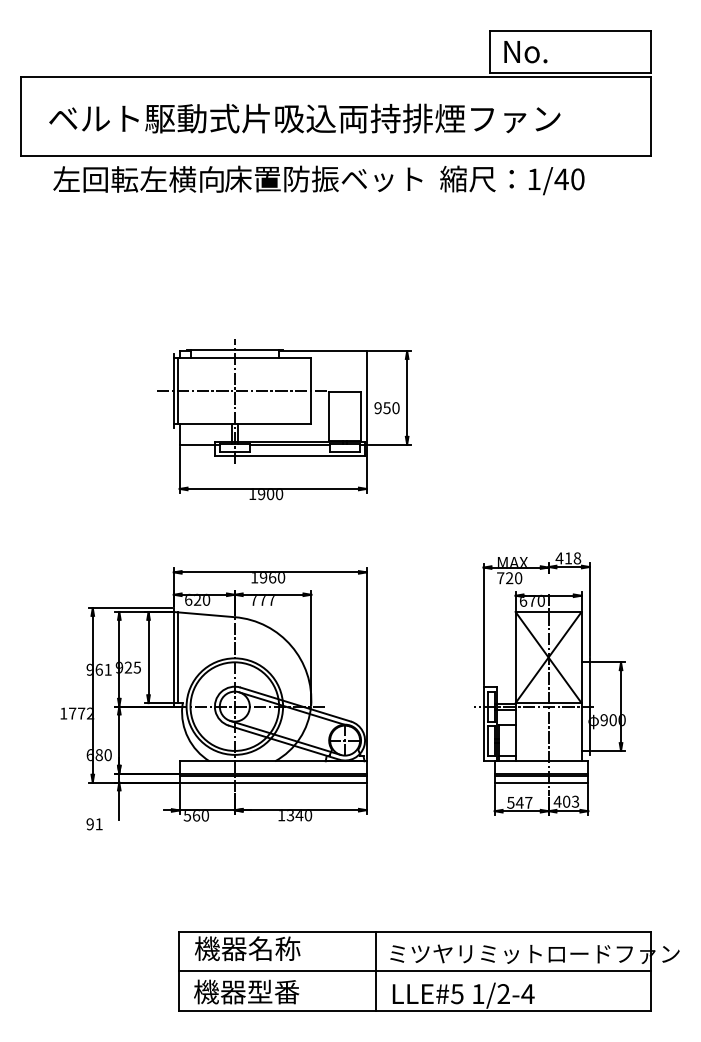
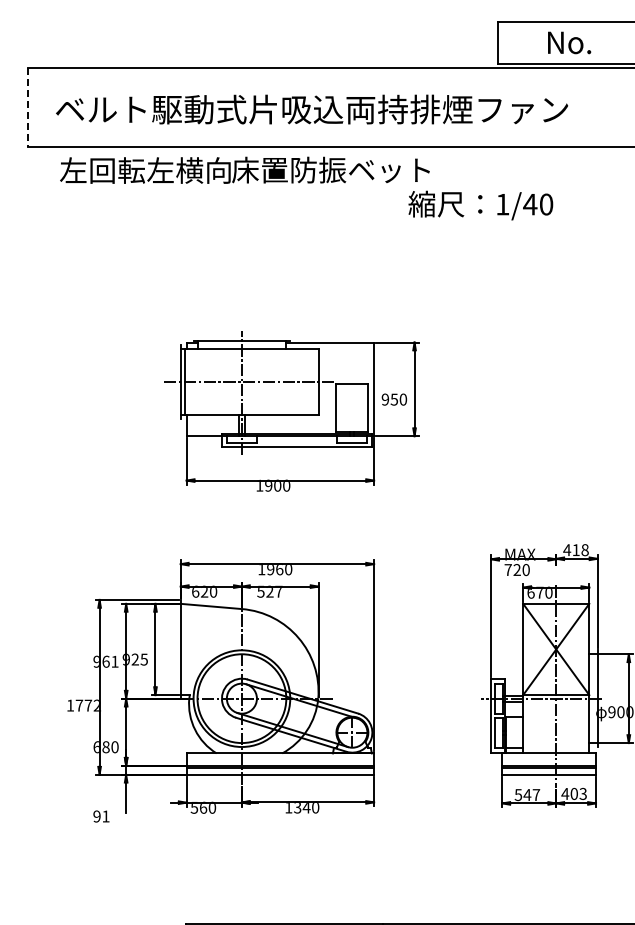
text: (525, 52) -> (569, 43), moved
line: (21, 117) -> (28, 108), solid -> dashed
text: (512, 180) -> (481, 205), moved
text: (258, 599) -> (265, 591), 777 -> 527
line: (177, 657) -> (184, 649), removed

